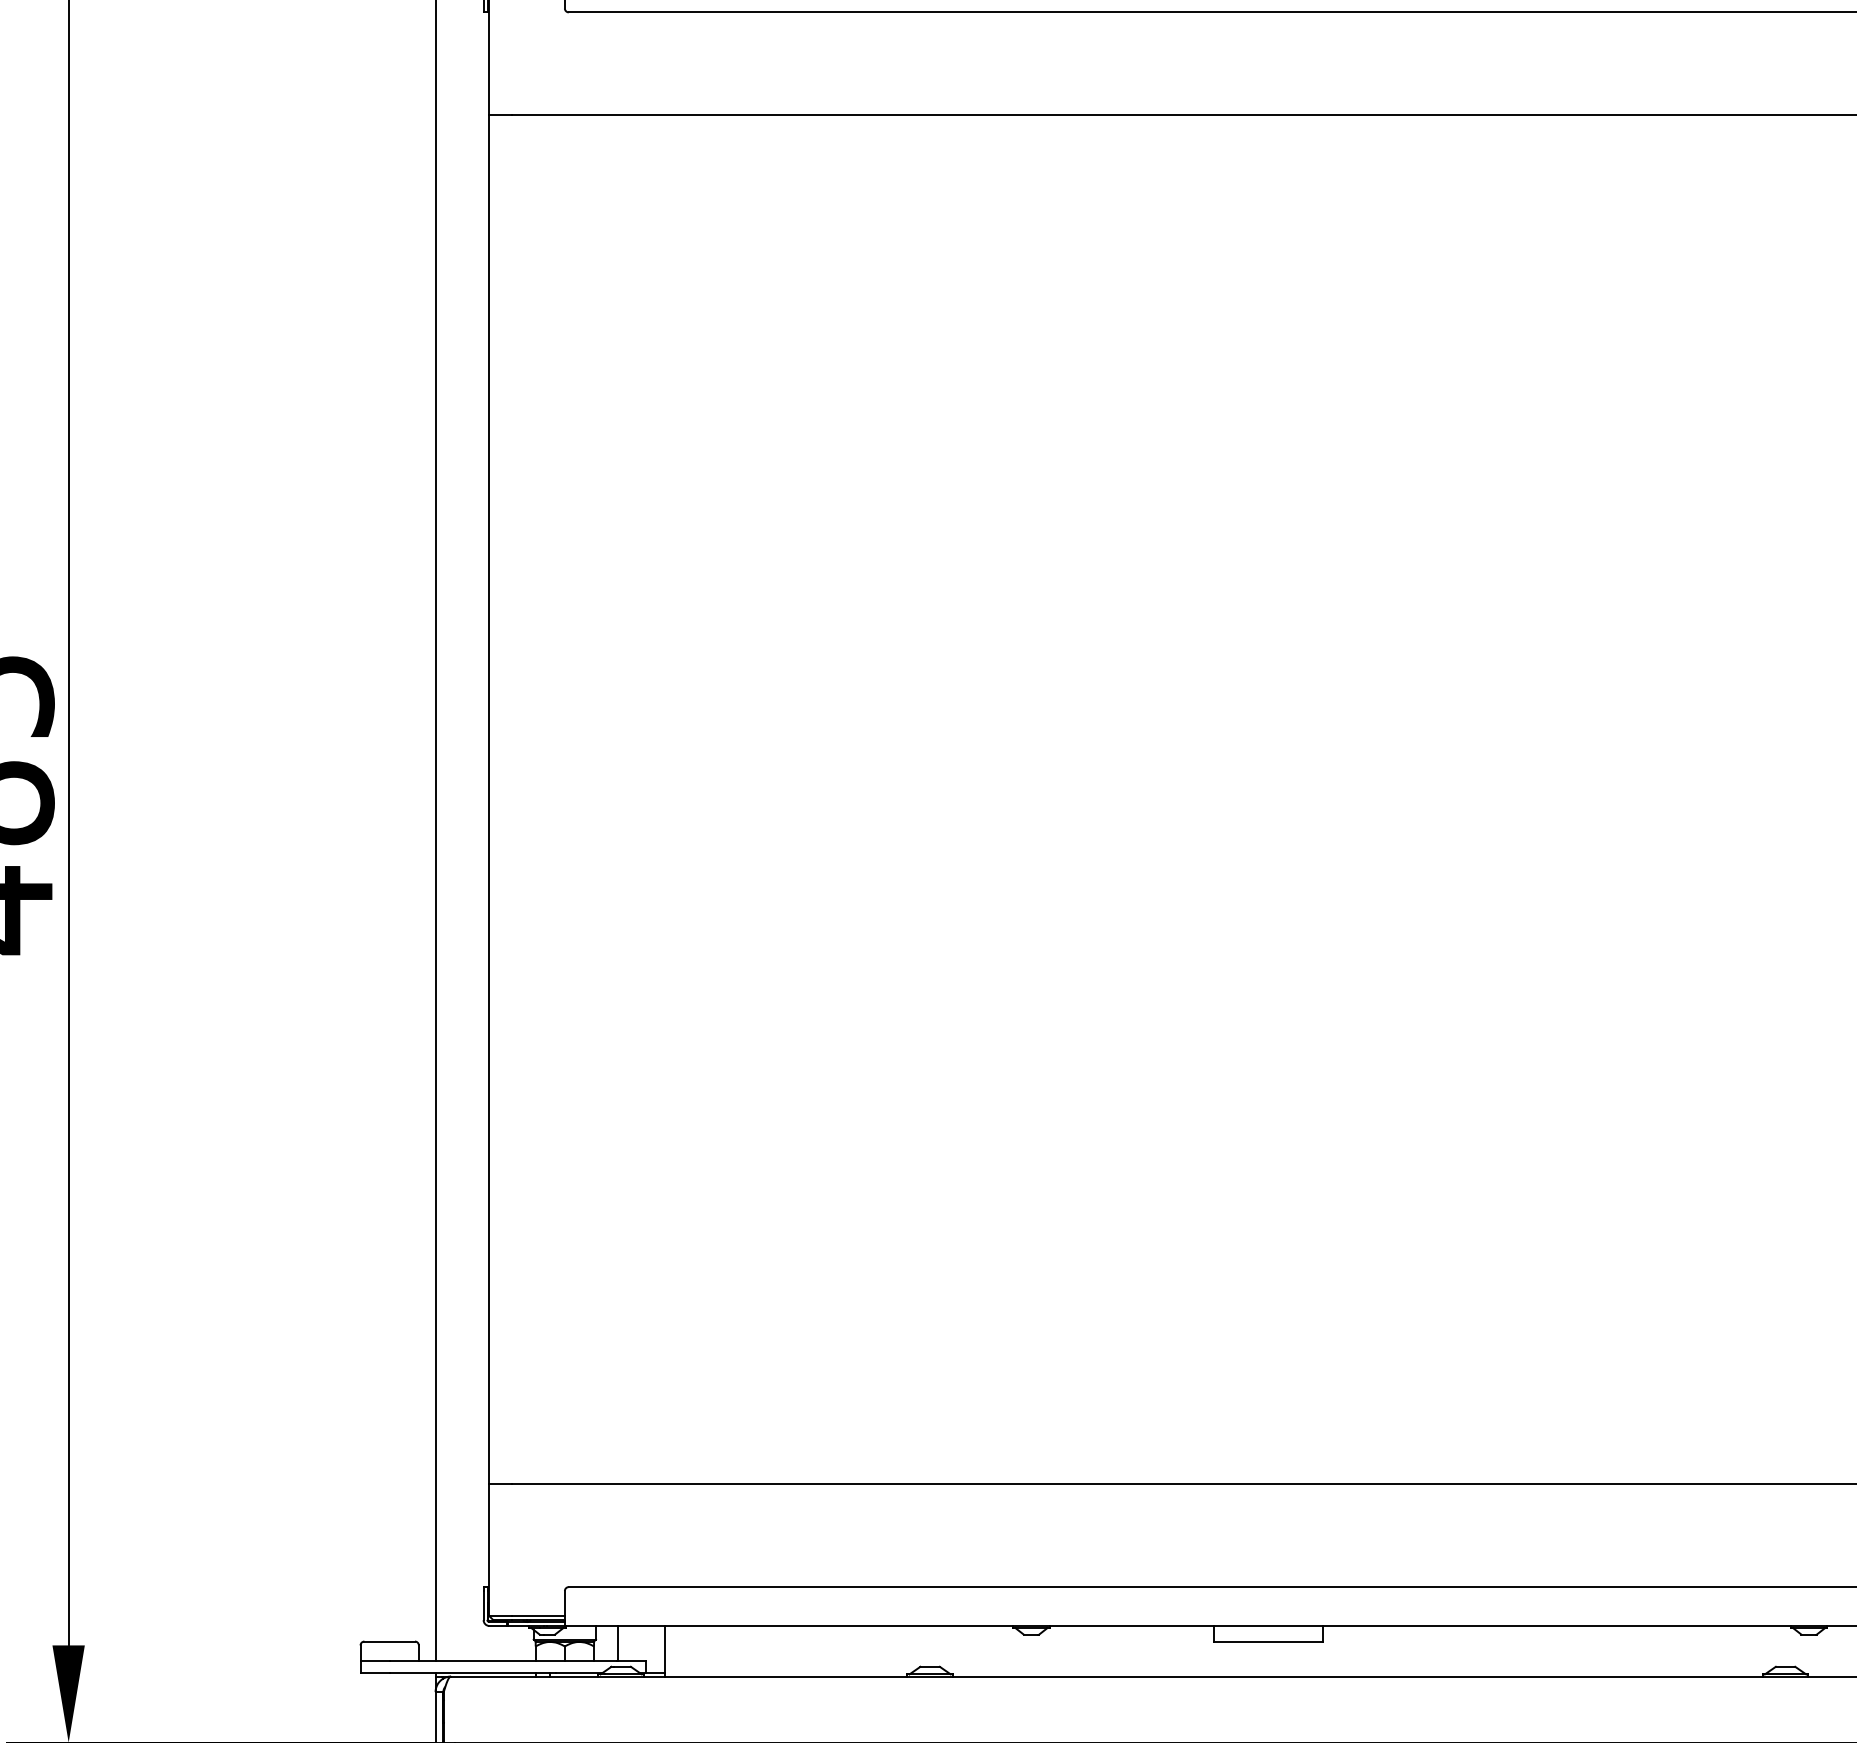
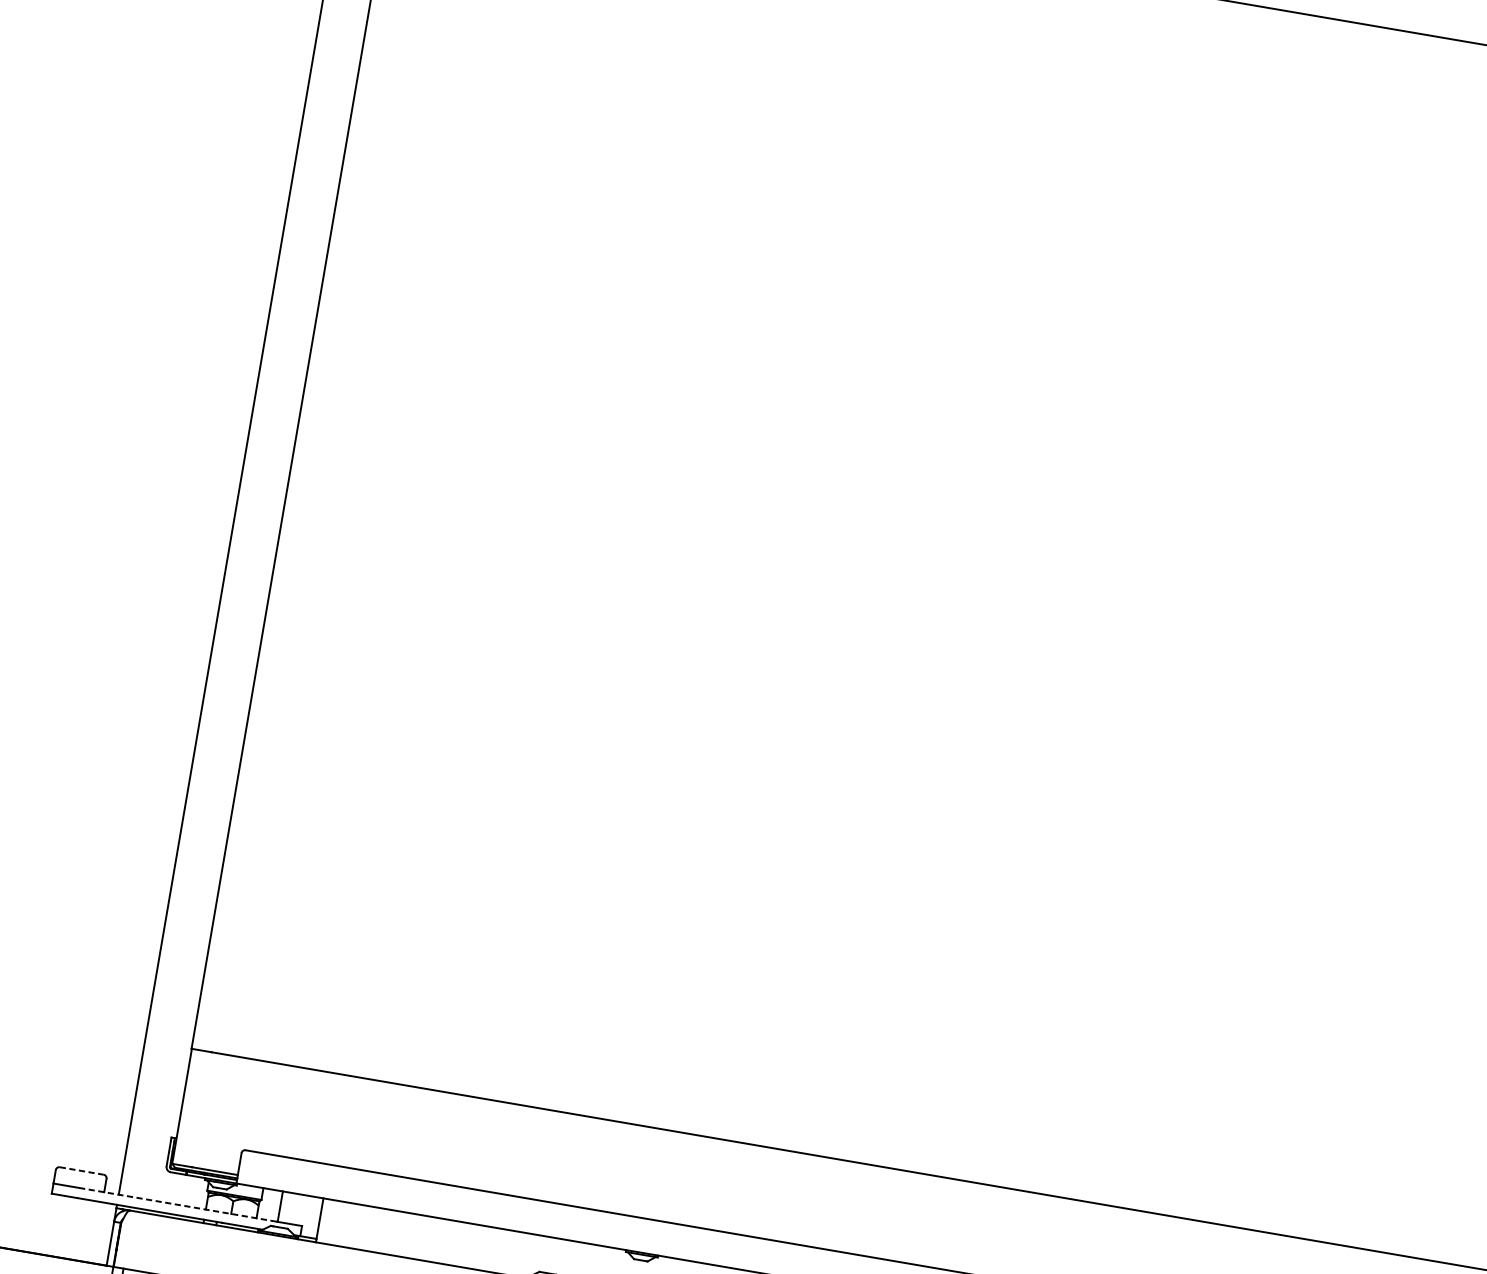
line: (390, 1641) -> (82, 1171), solid -> dashed
line: (503, 1660) -> (177, 1204), solid -> dashed

